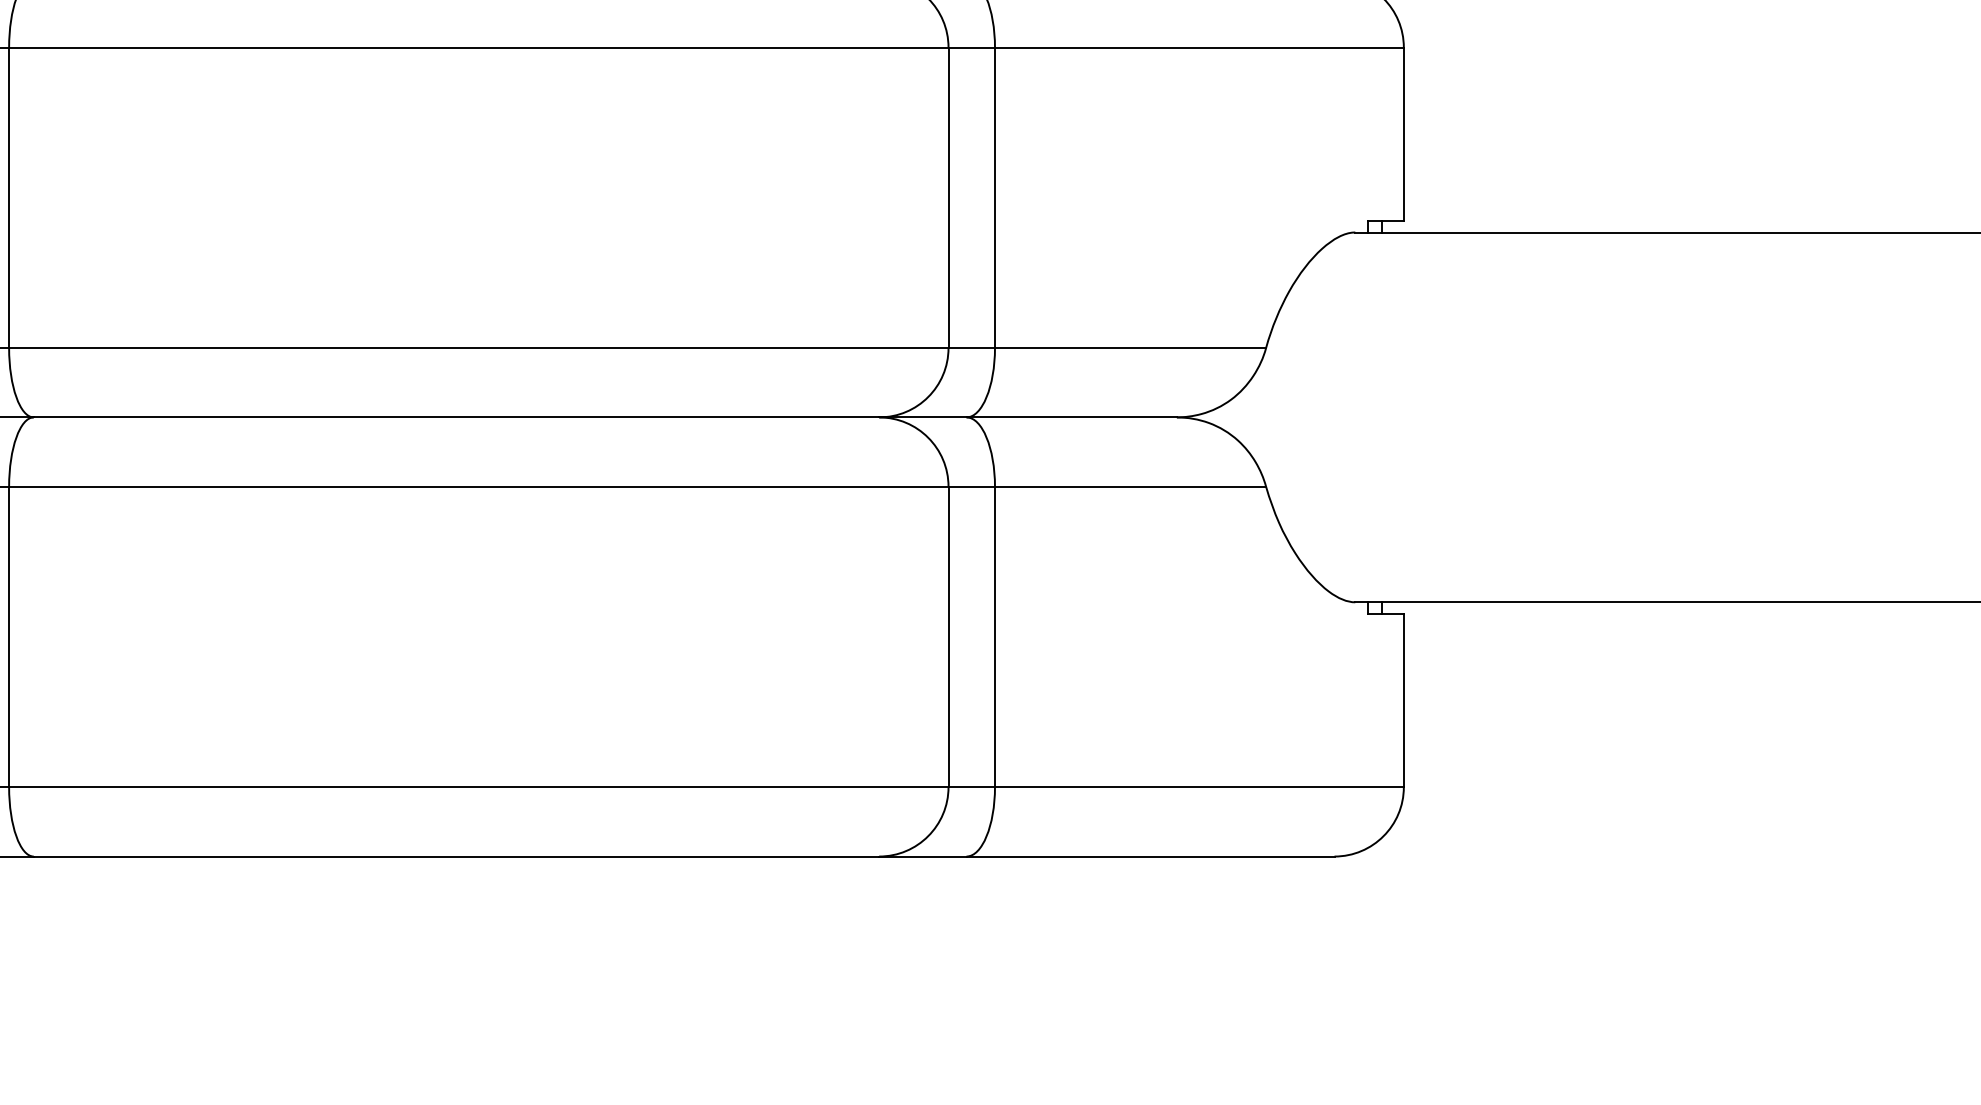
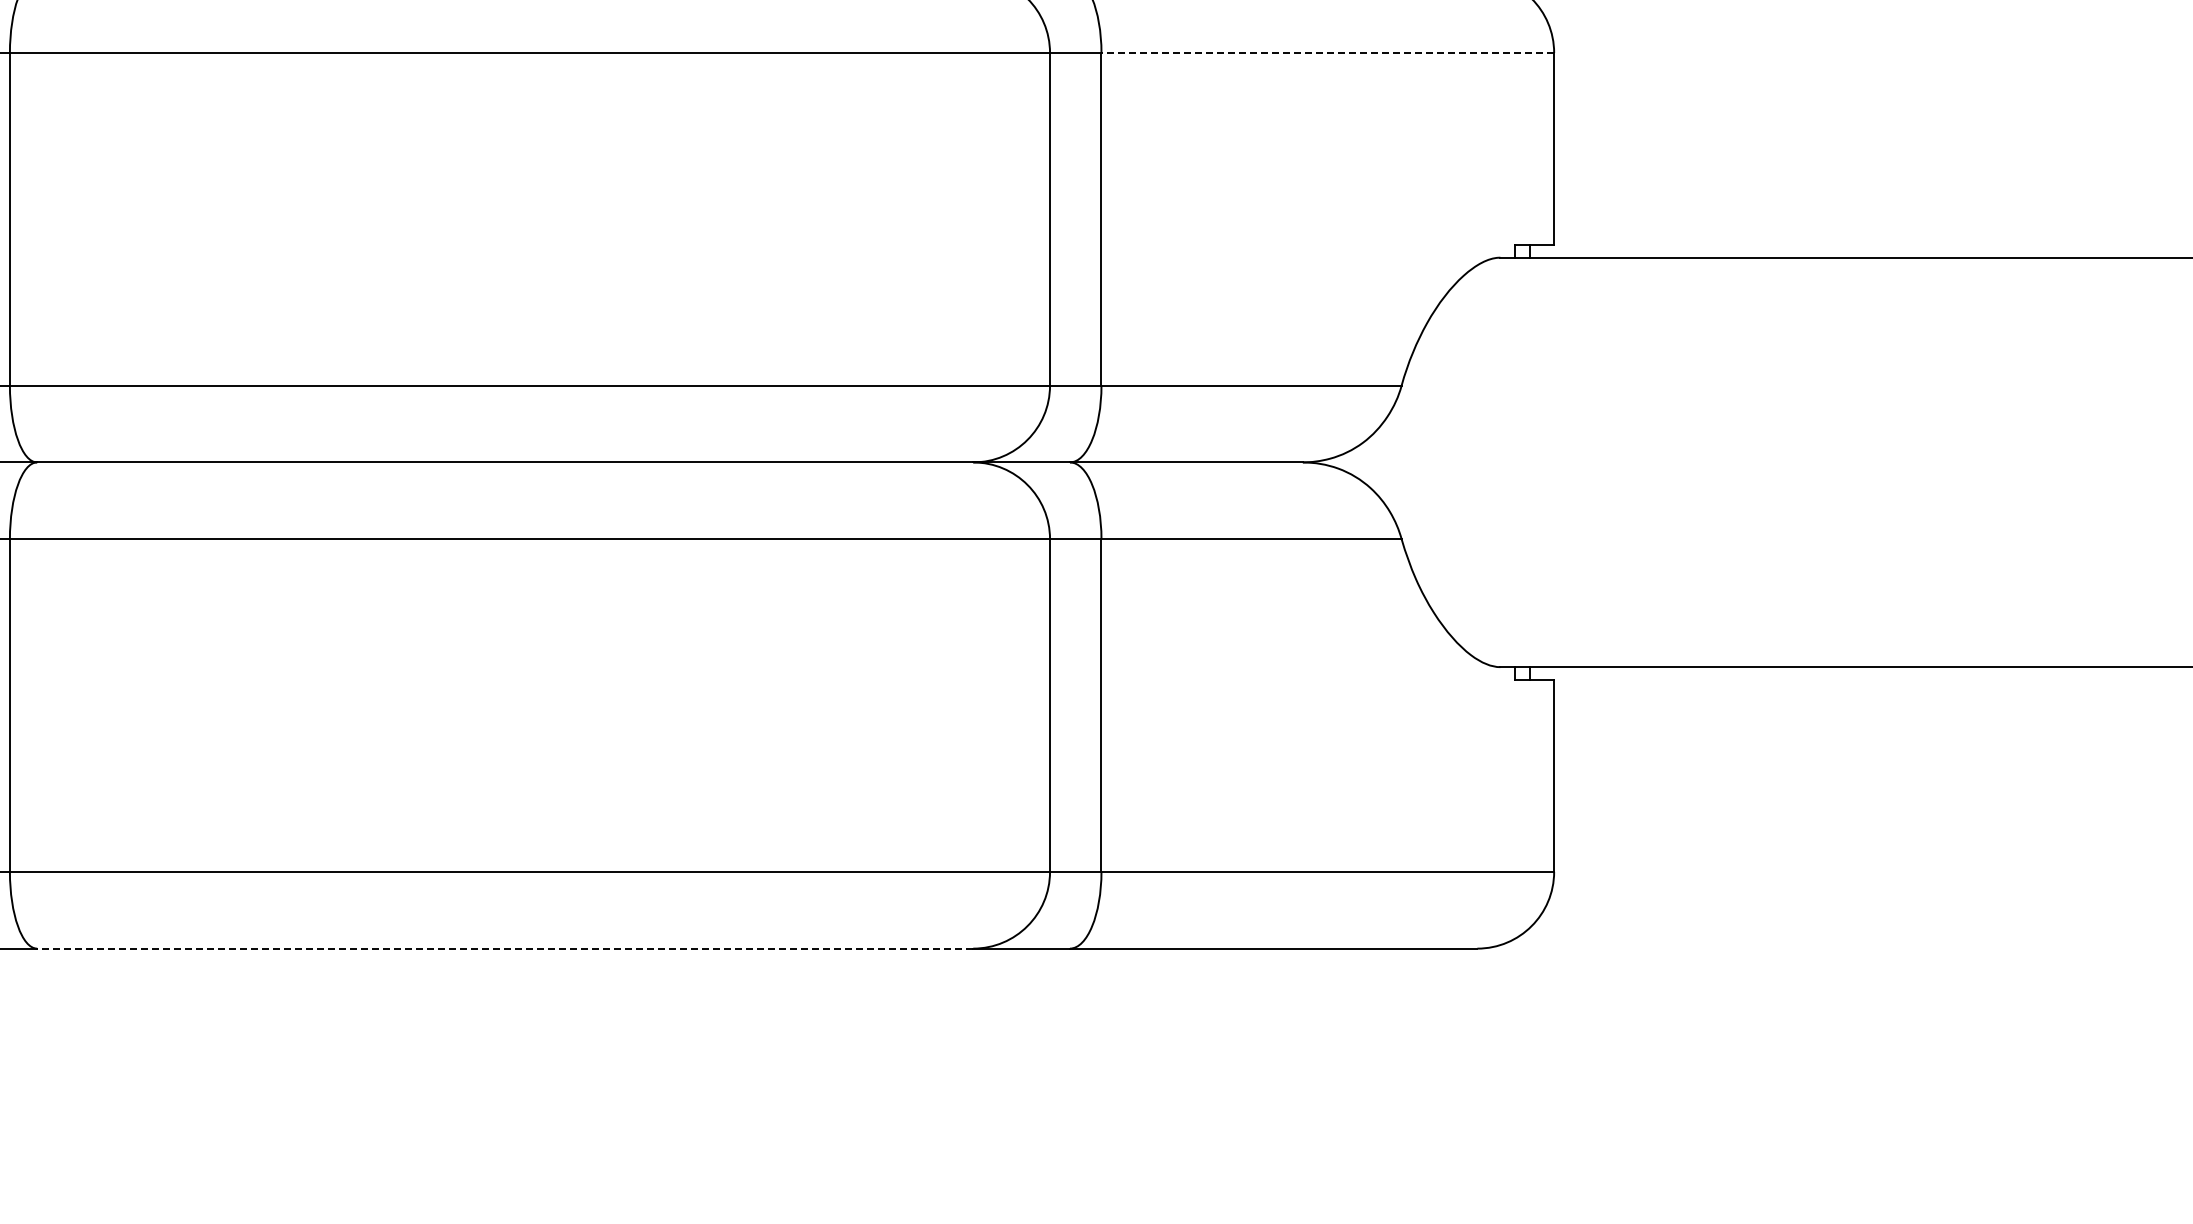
line: (1199, 47) -> (1327, 52), solid -> dashed
line: (455, 856) -> (504, 948), solid -> dashed

